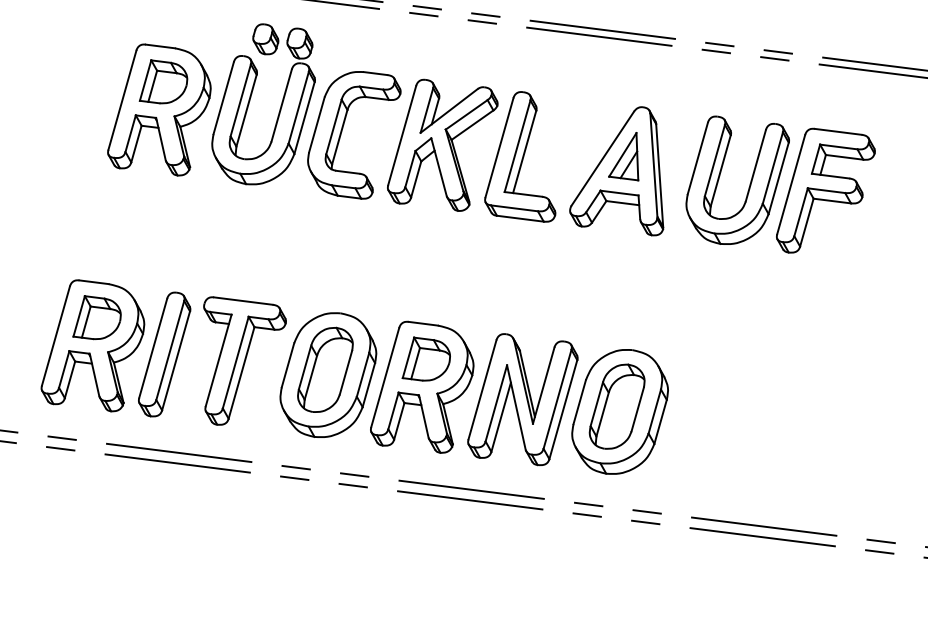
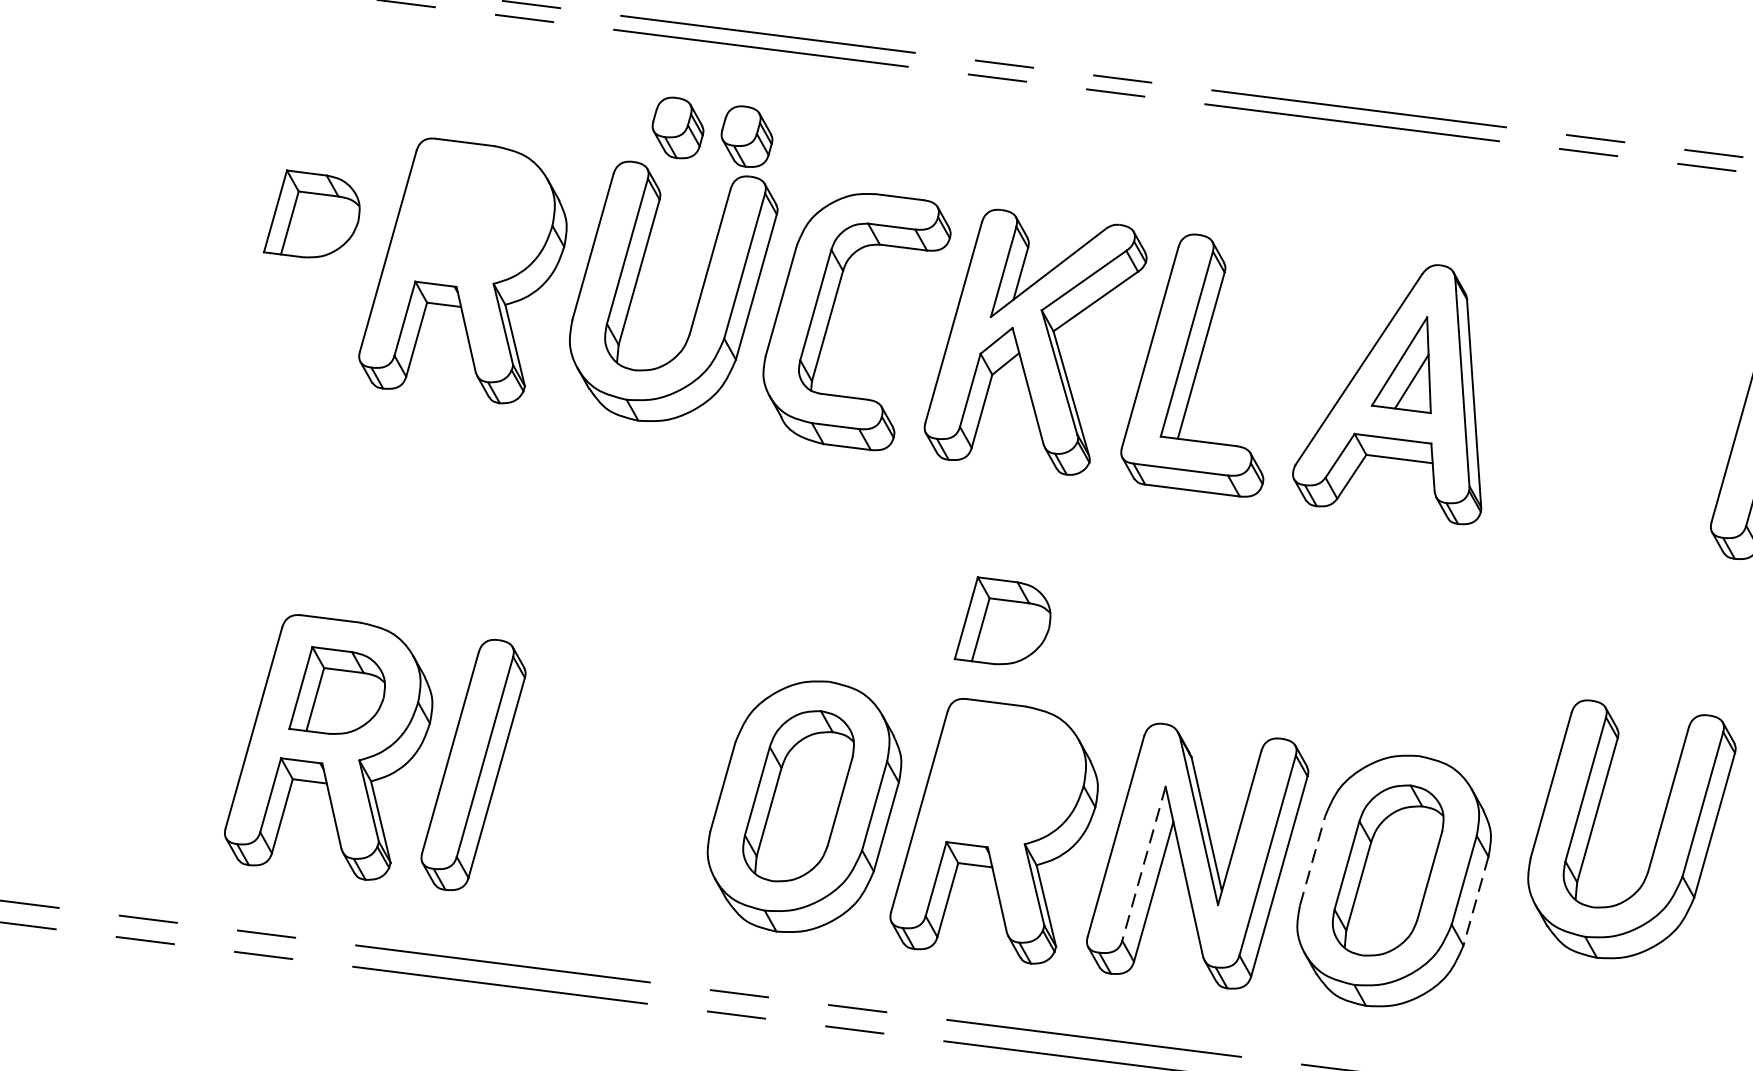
part: (163, 81) -> (311, 213), moved
part: (749, 183) -> (1655, 835), moved
part: (425, 358) -> (1000, 619), moved
part: (244, 360) -> (634, 777), removed
line: (579, 402) -> (1312, 861), solid -> dashed
line: (496, 403) -> (1144, 863), solid -> dashed
line: (660, 421) -> (1475, 900), solid -> dashed

